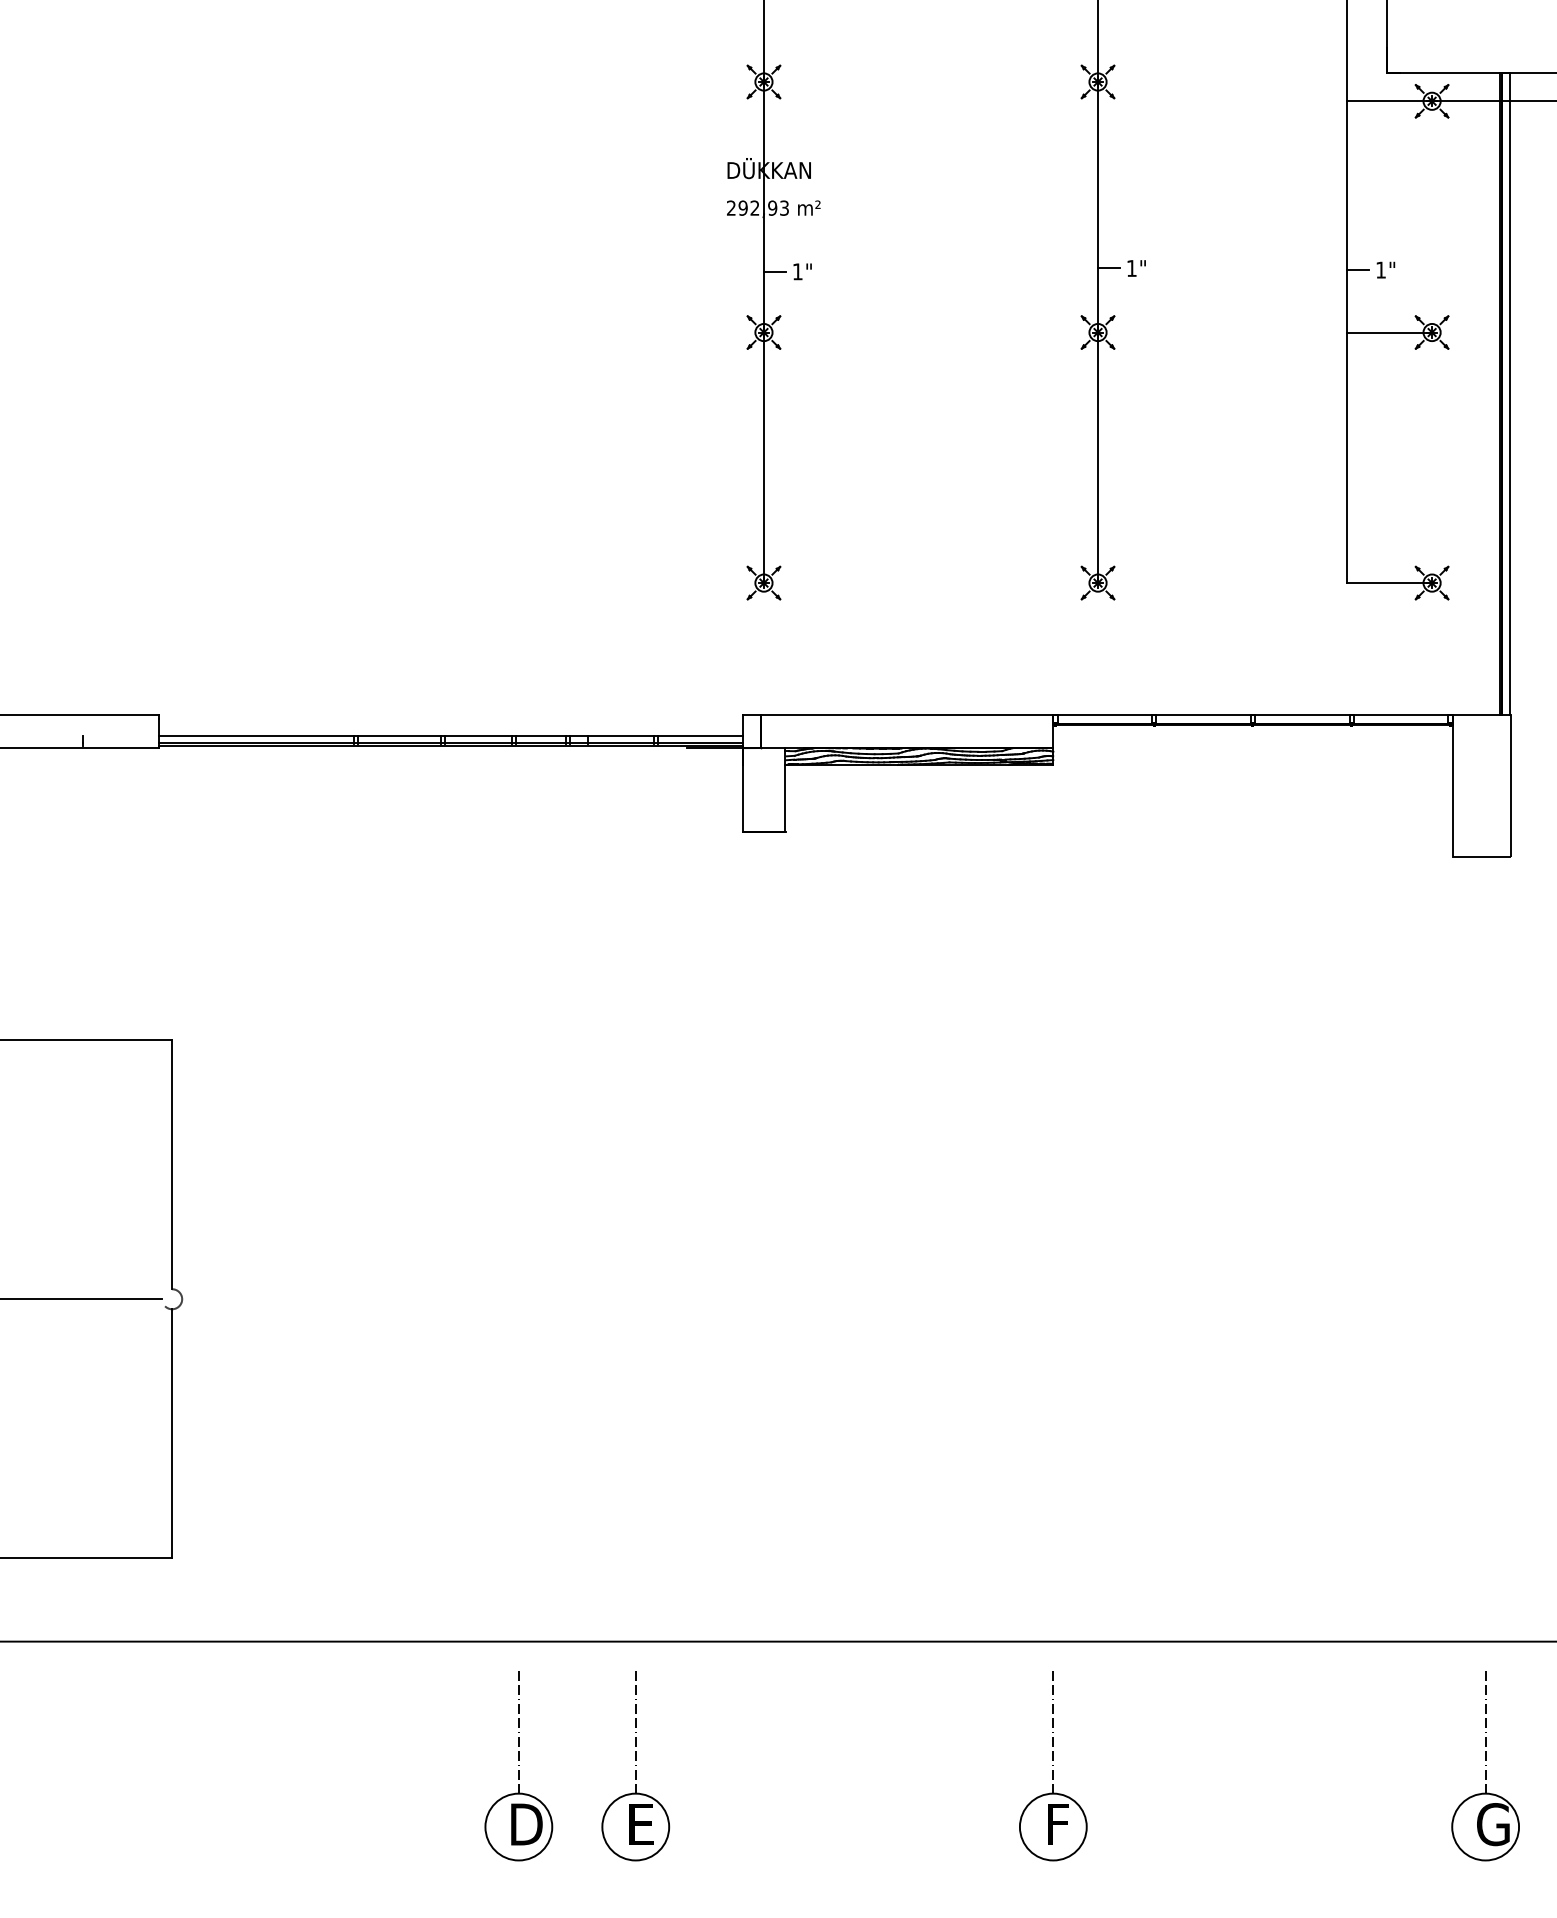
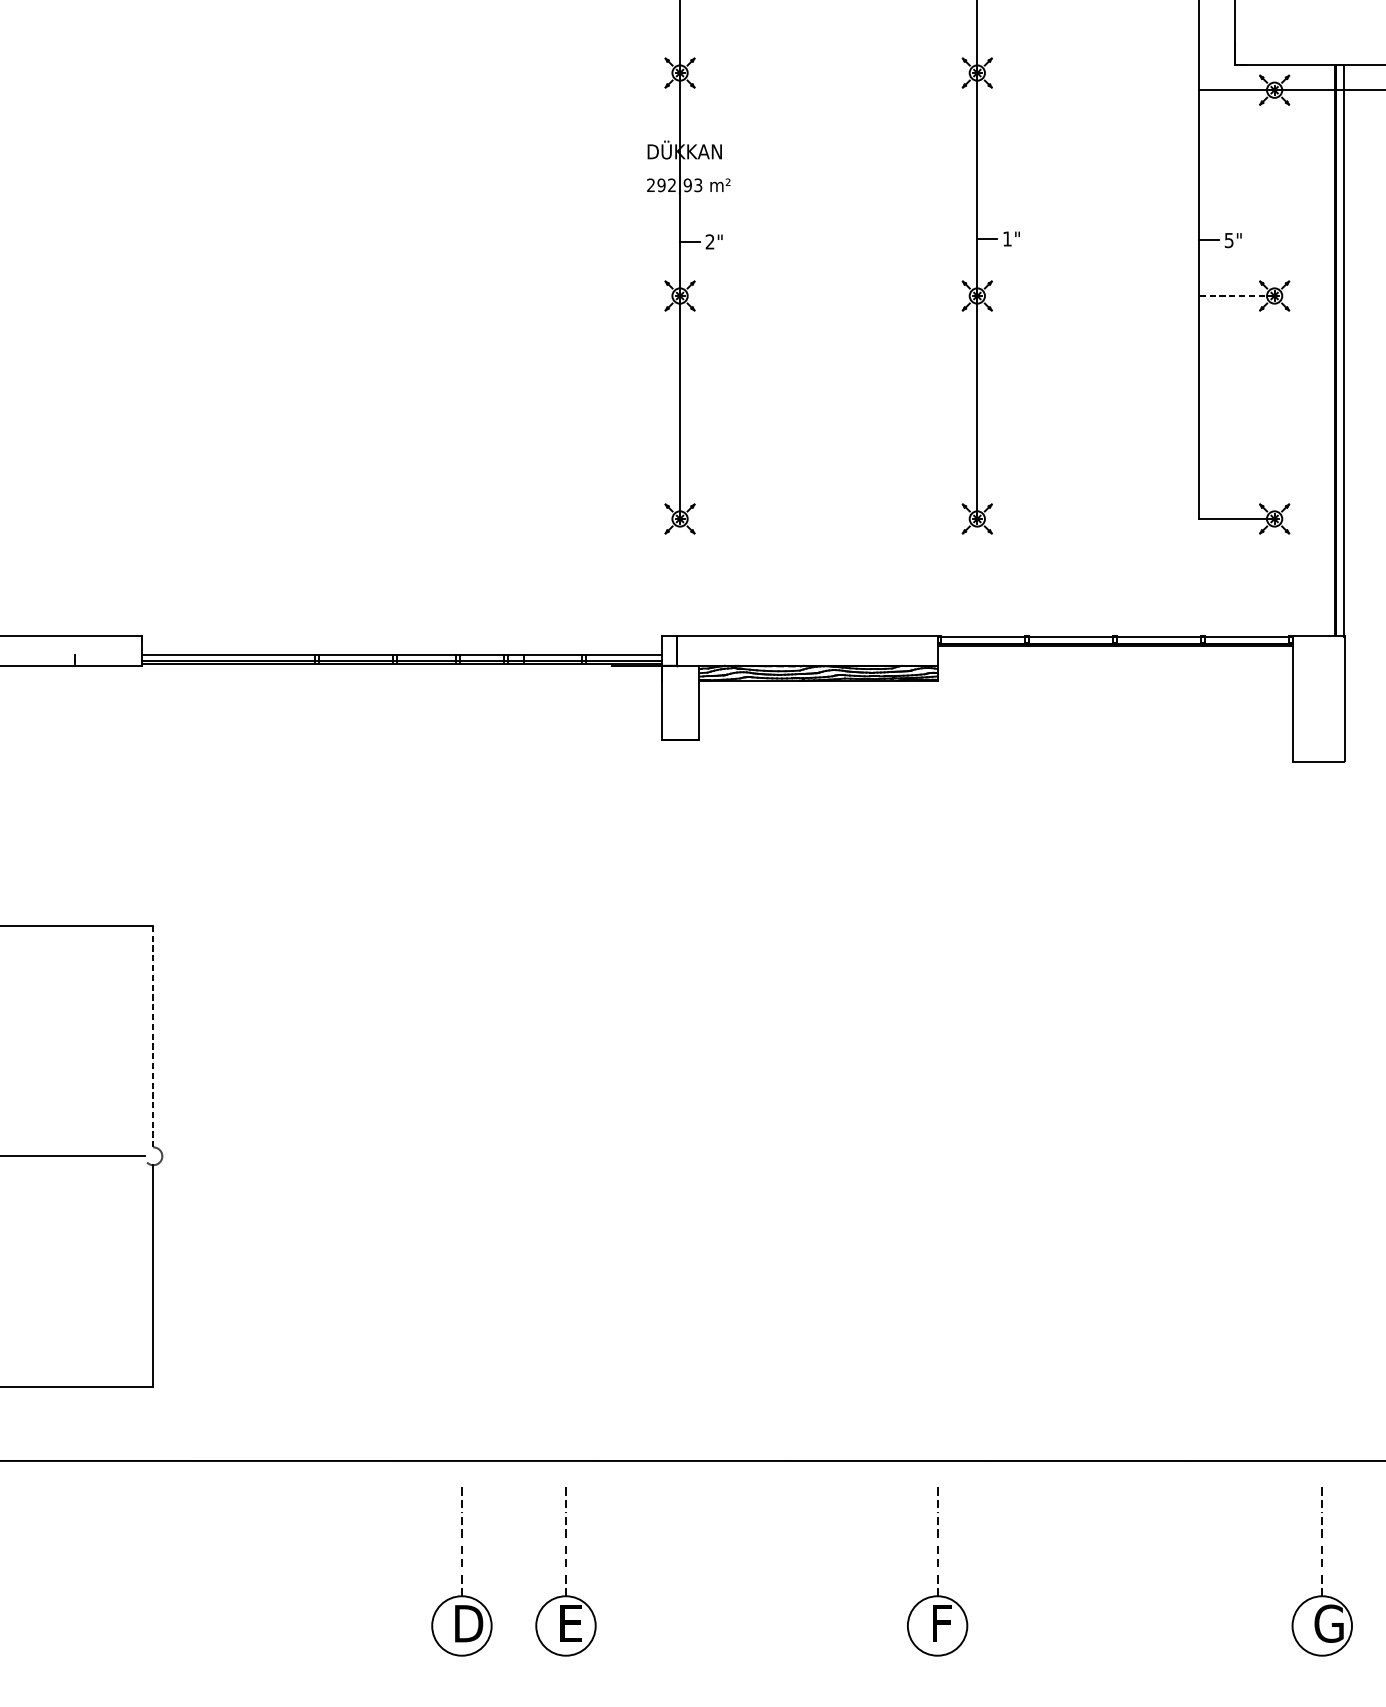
text: (1380, 269) -> (1228, 239), 1" -> 5"
text: (797, 271) -> (709, 241), 1" -> 2"
line: (1389, 332) -> (1236, 295), solid -> dashed
line: (172, 1165) -> (153, 1037), solid -> dashed

